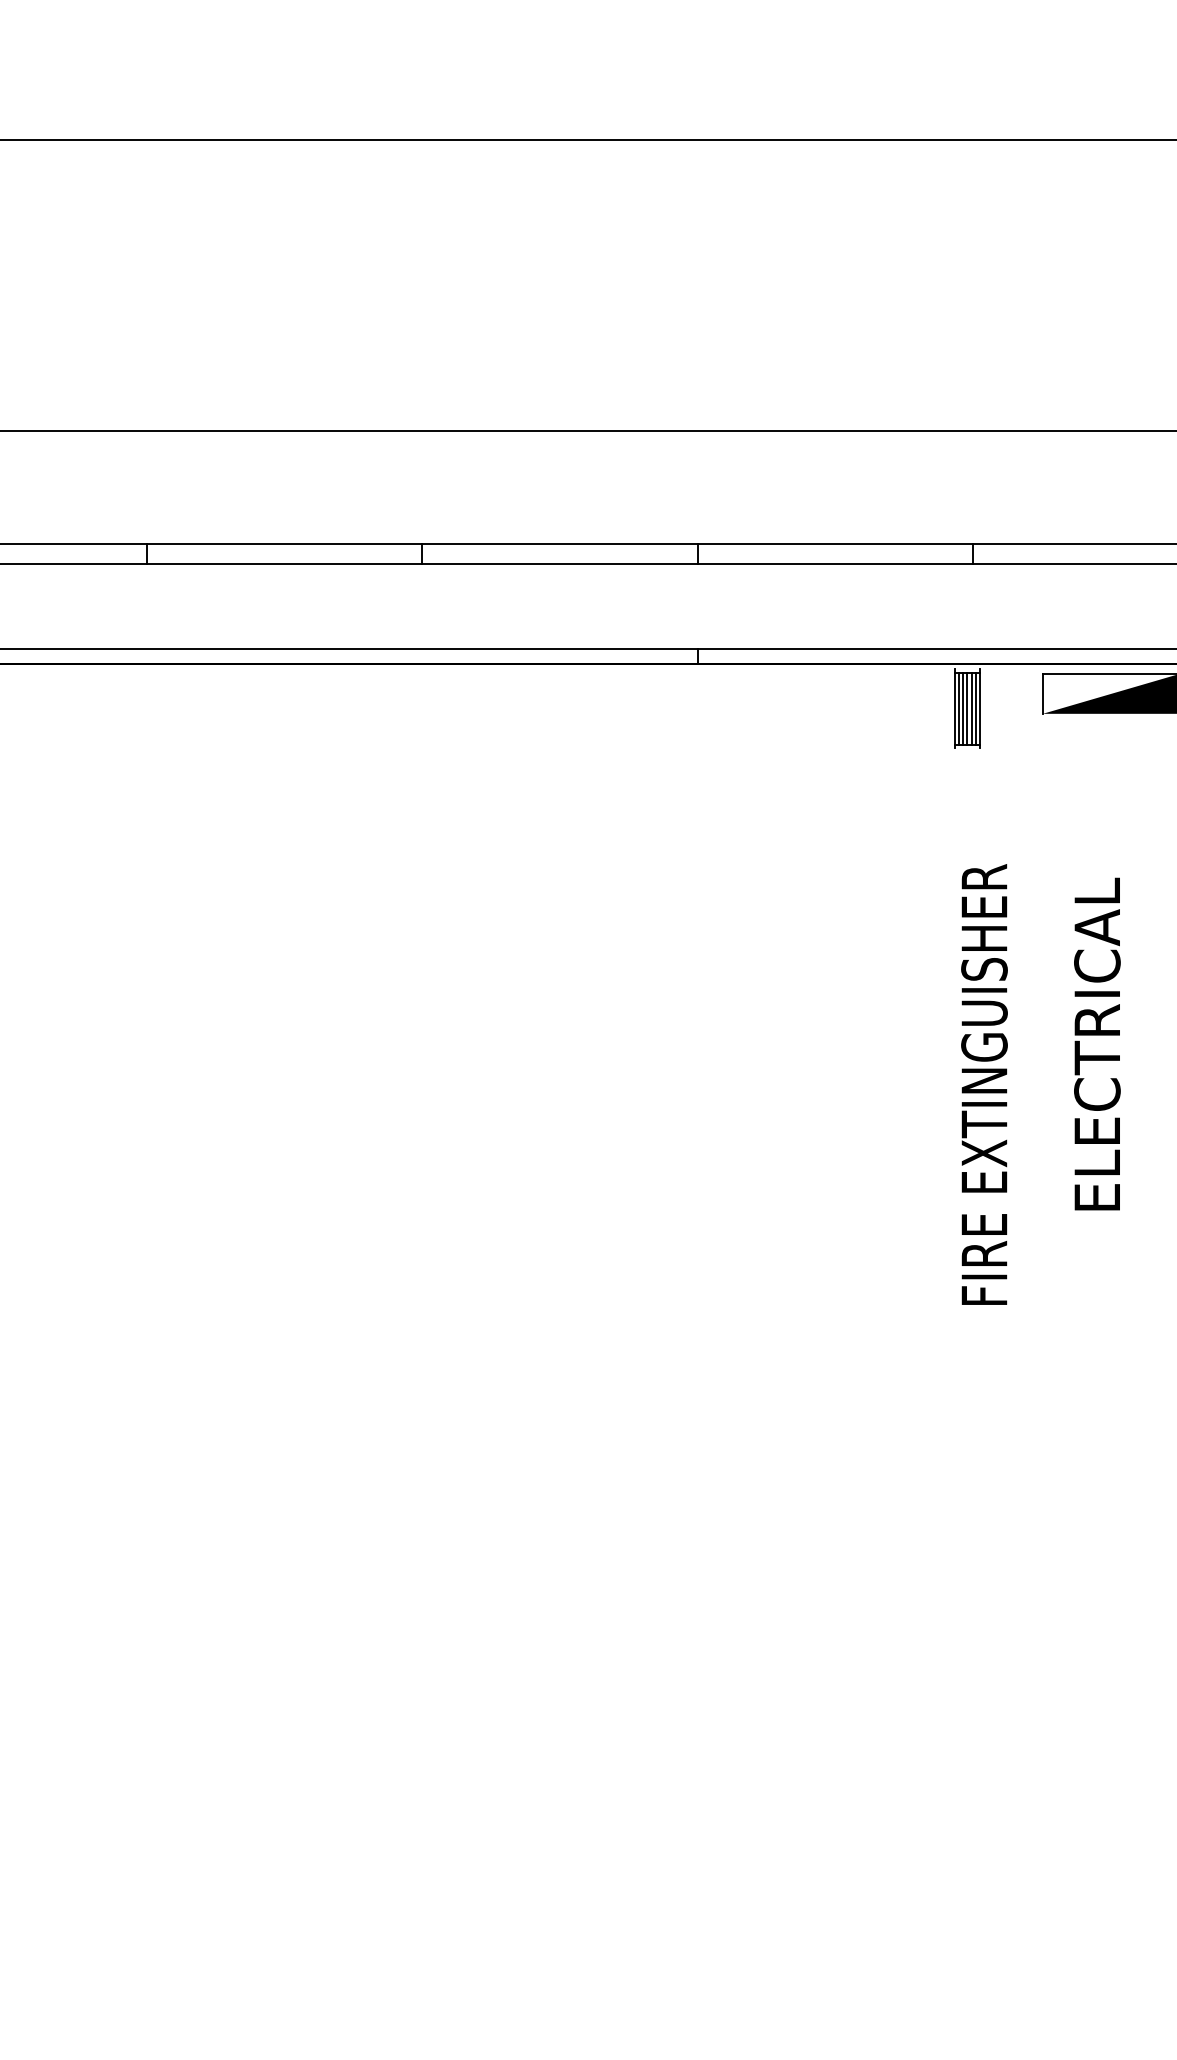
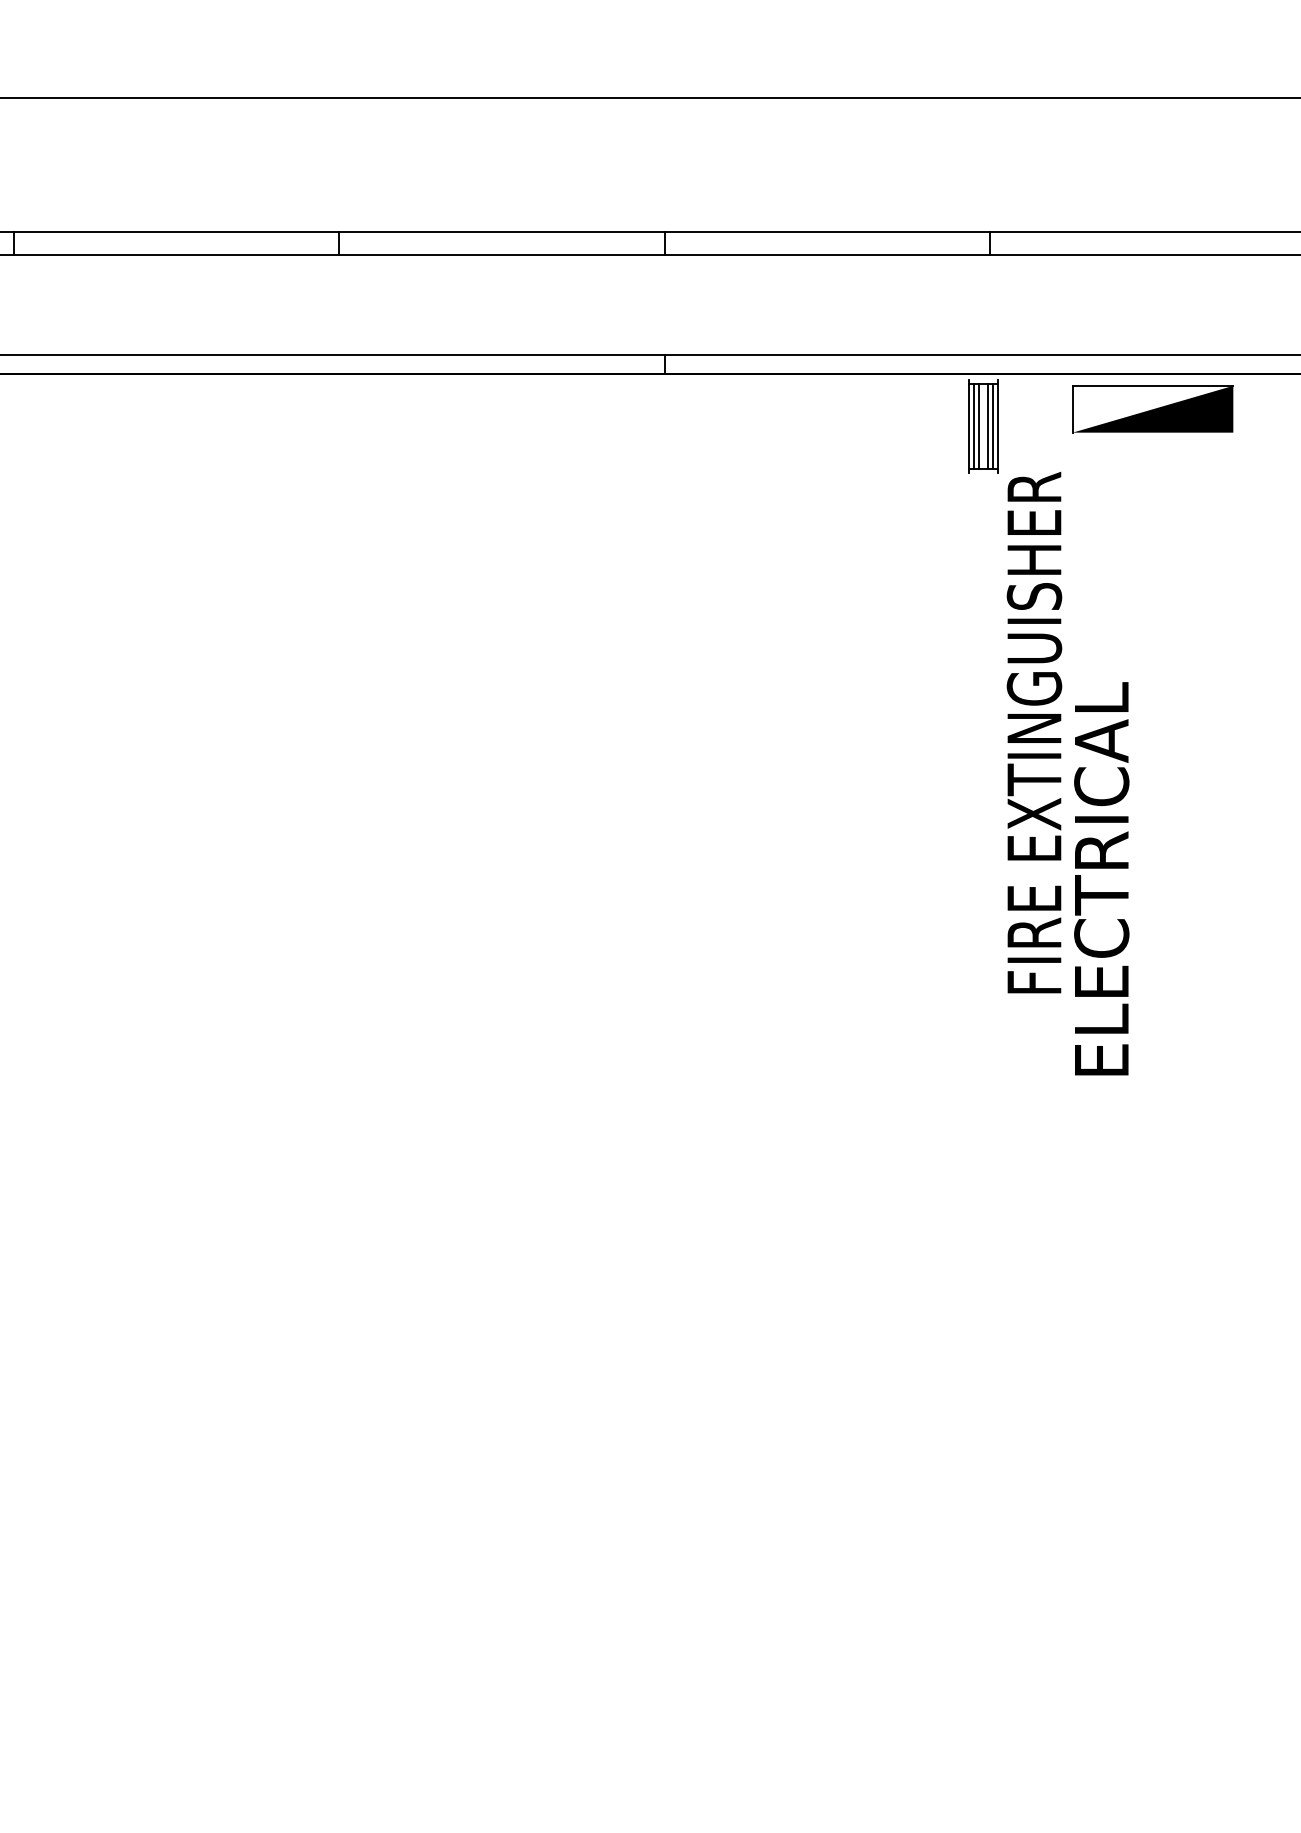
line: (967, 708) -> (983, 426), removed
text: (1097, 1043) -> (1101, 878), moved
text: (984, 1084) -> (1034, 732), moved

